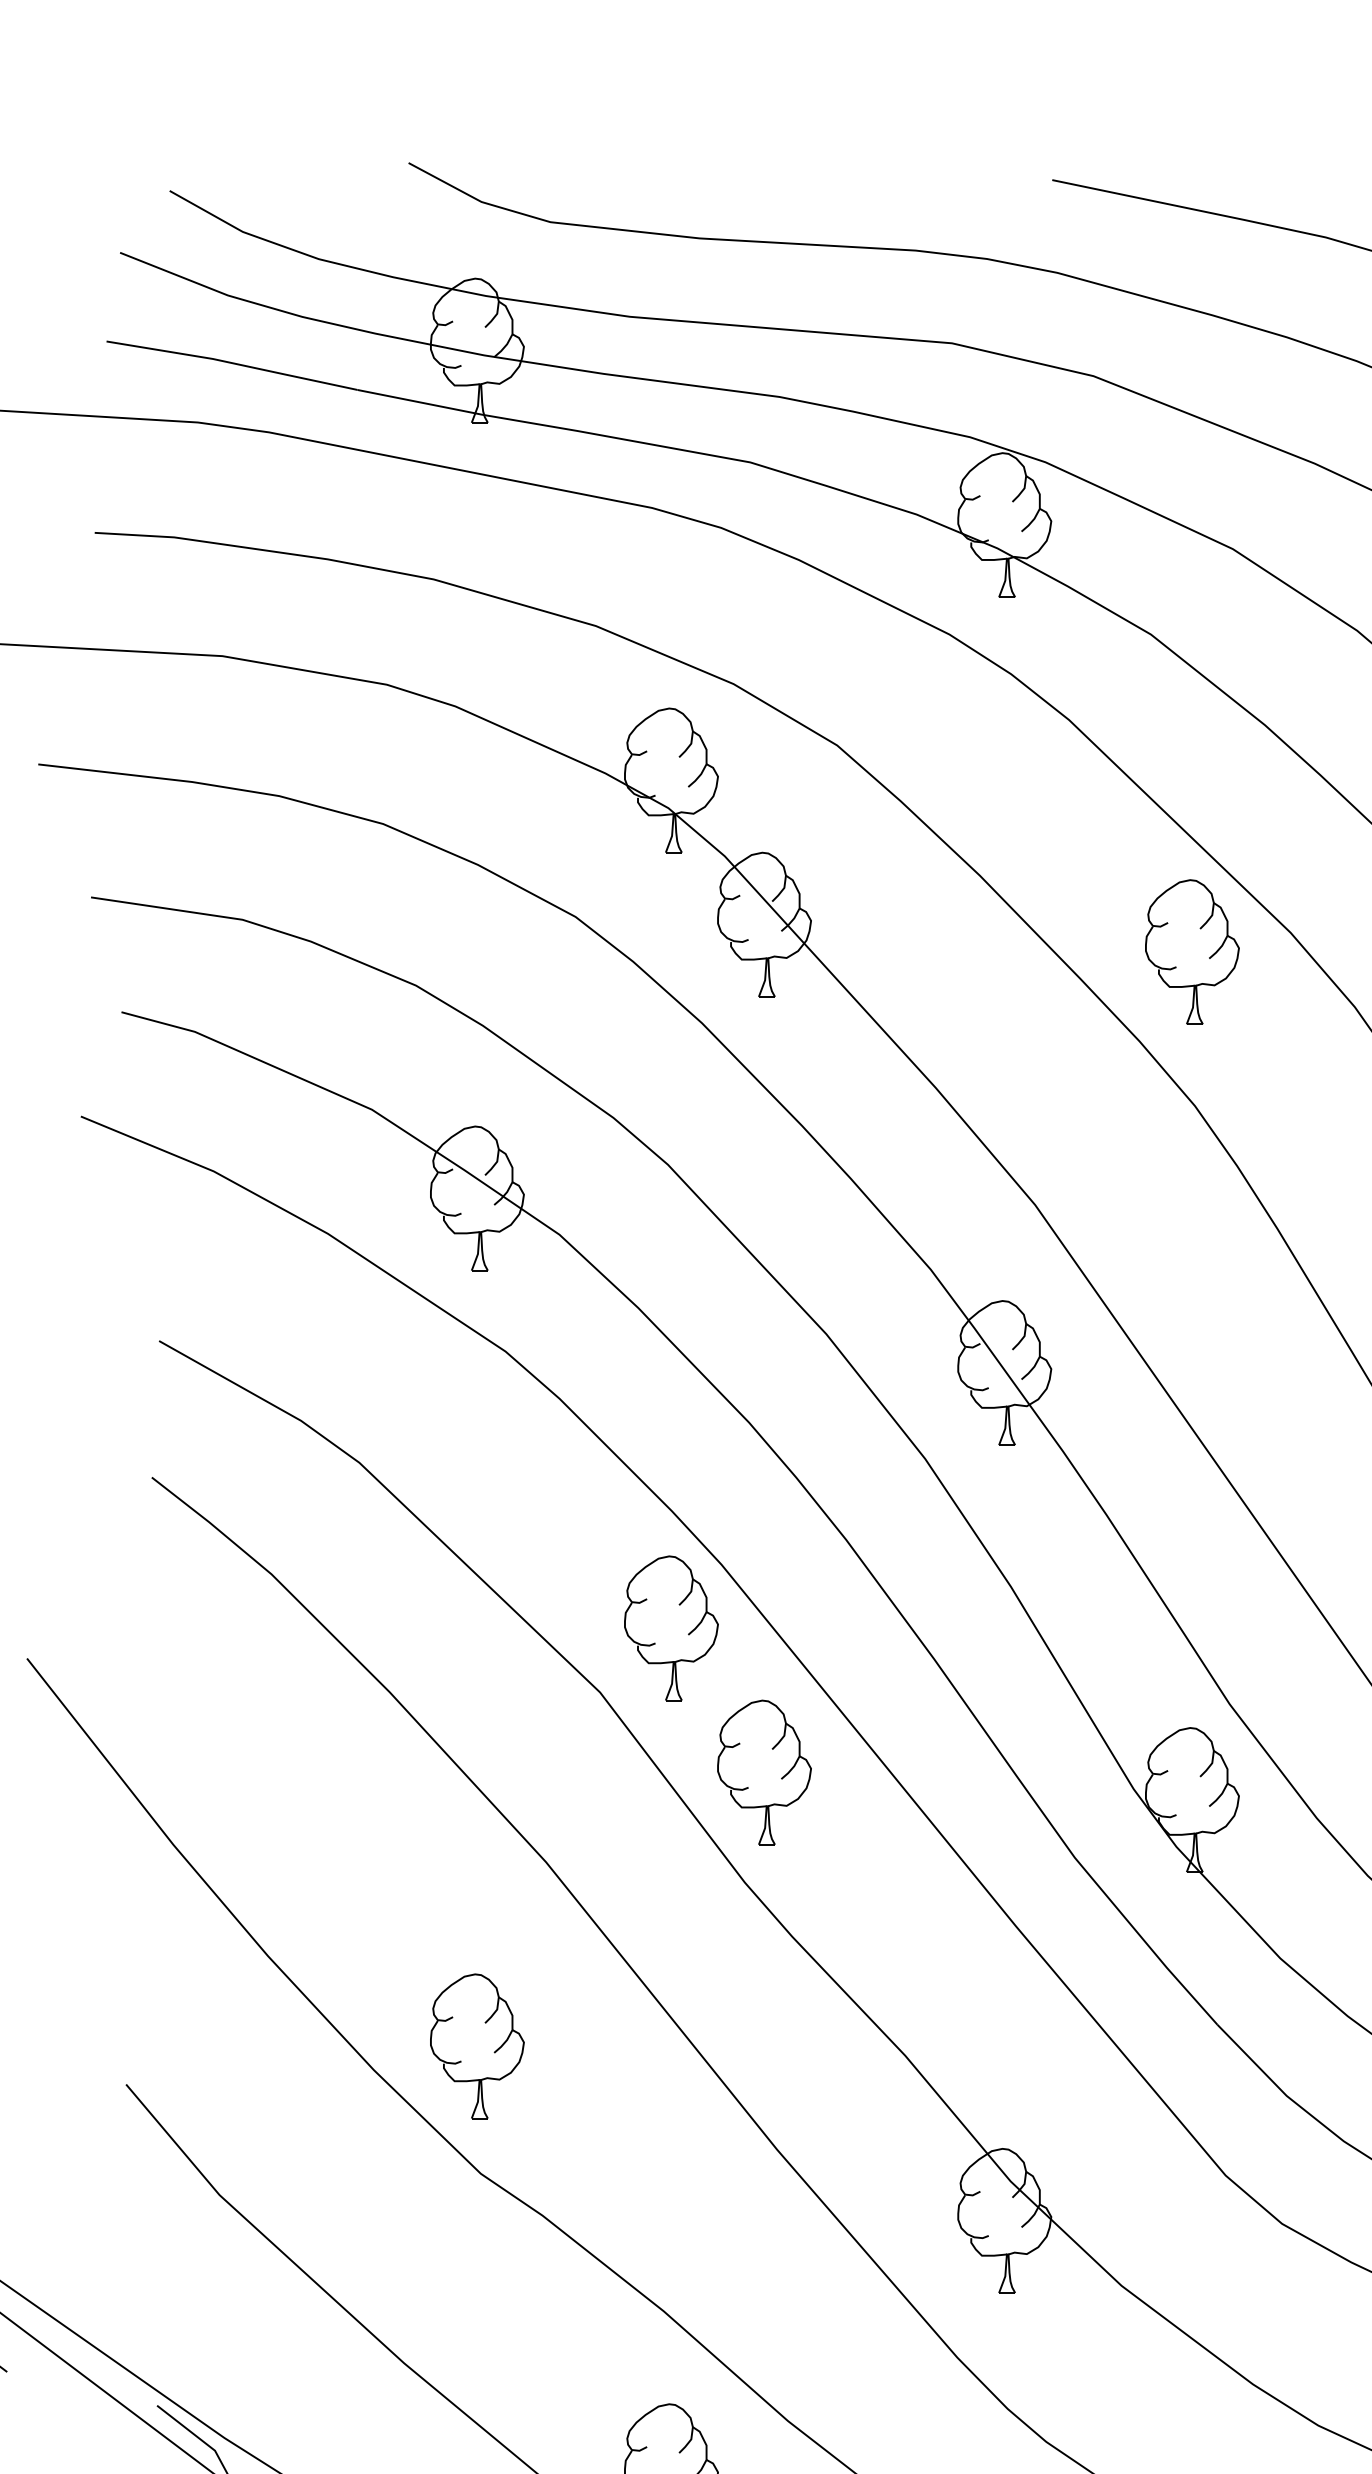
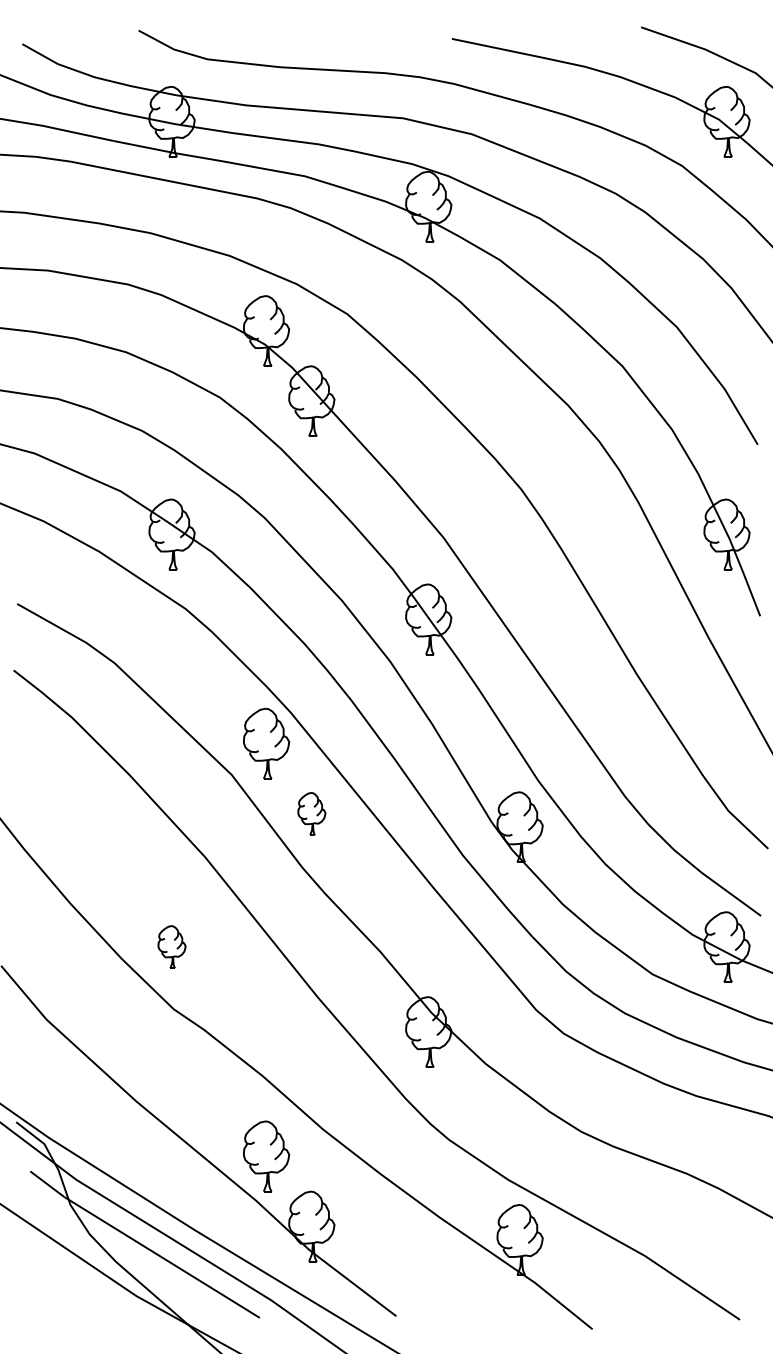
part: (1191, 951) -> (519, 414), removed
part: (763, 1771) -> (311, 813), size x0.6
part: (476, 2044) -> (171, 946), size x0.6

